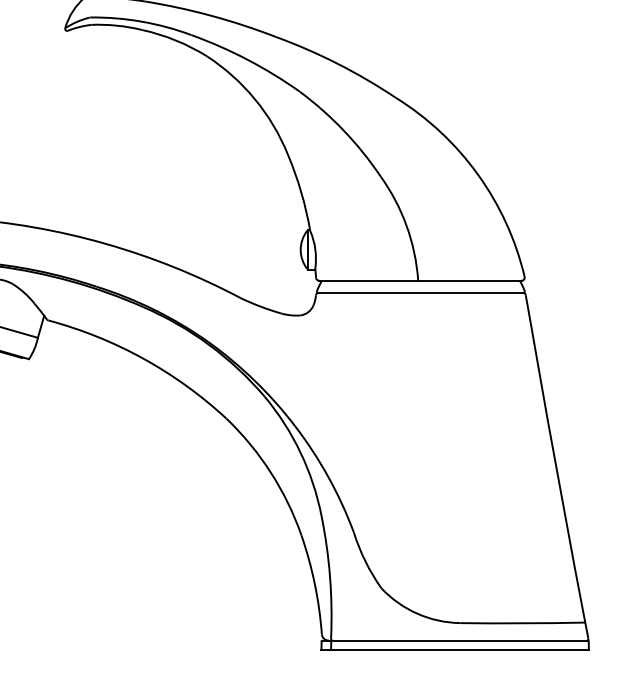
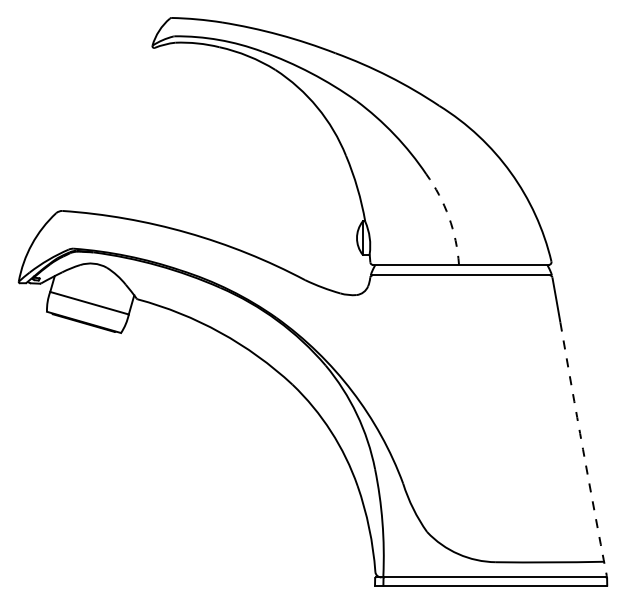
arc: (406, 226) -> (448, 217), solid -> dashed
arc: (561, 493) -> (583, 449), solid -> dashed

